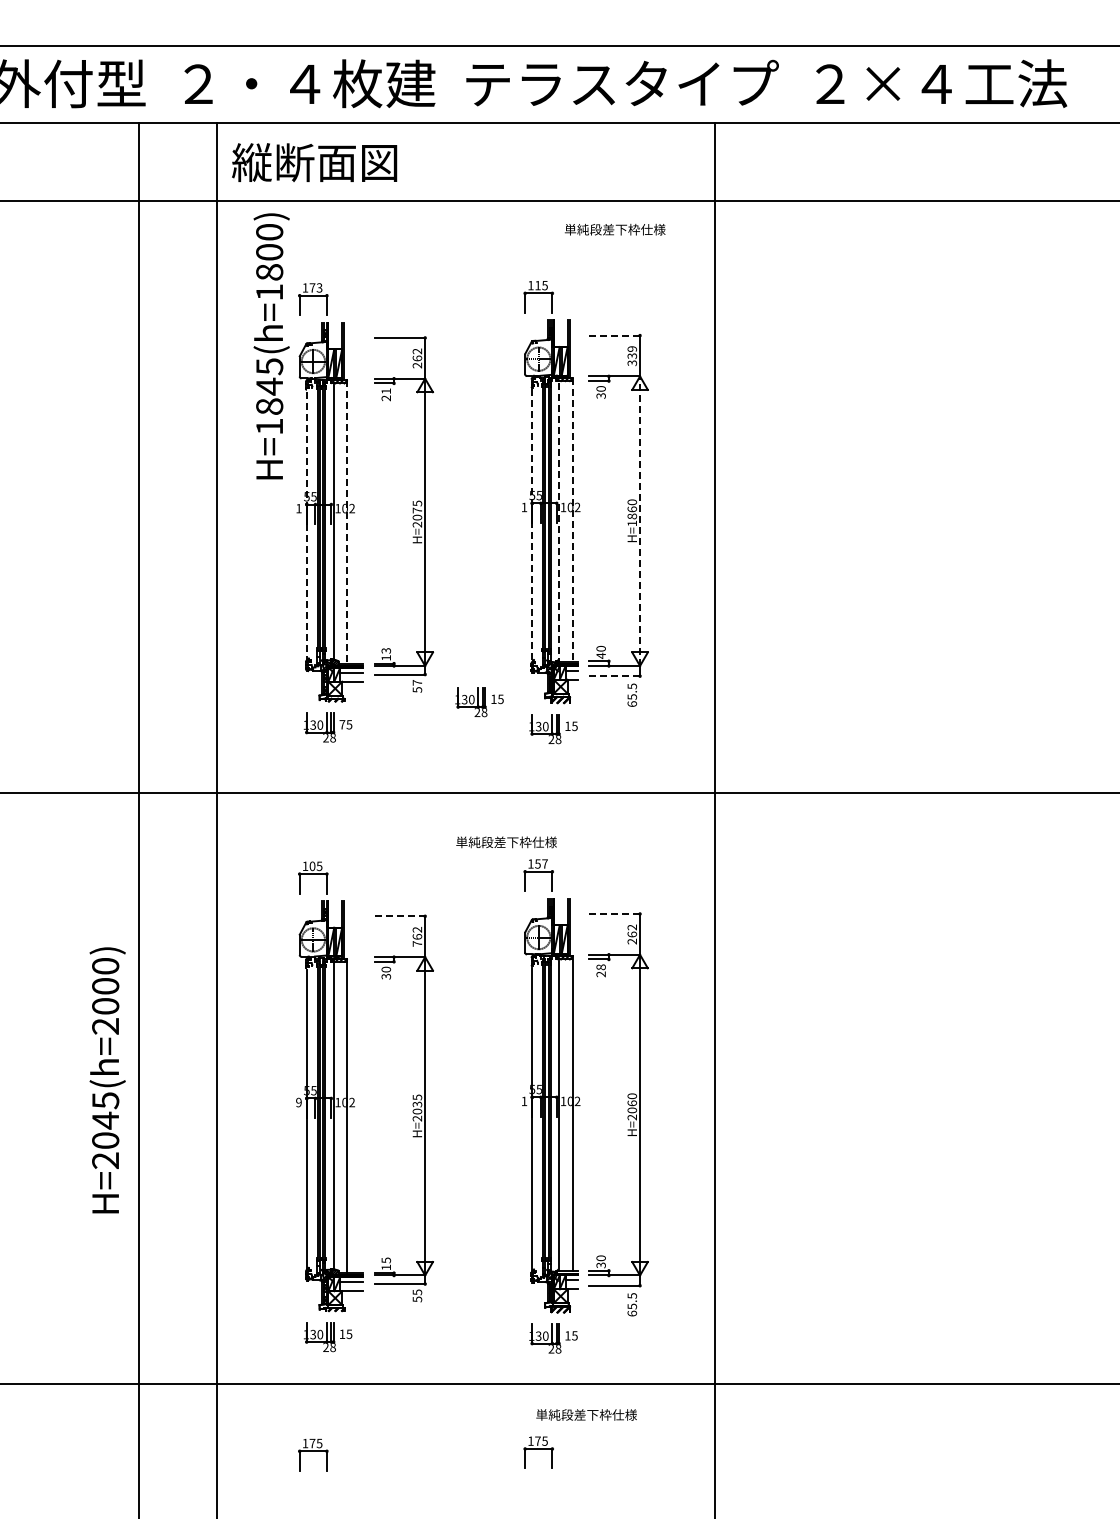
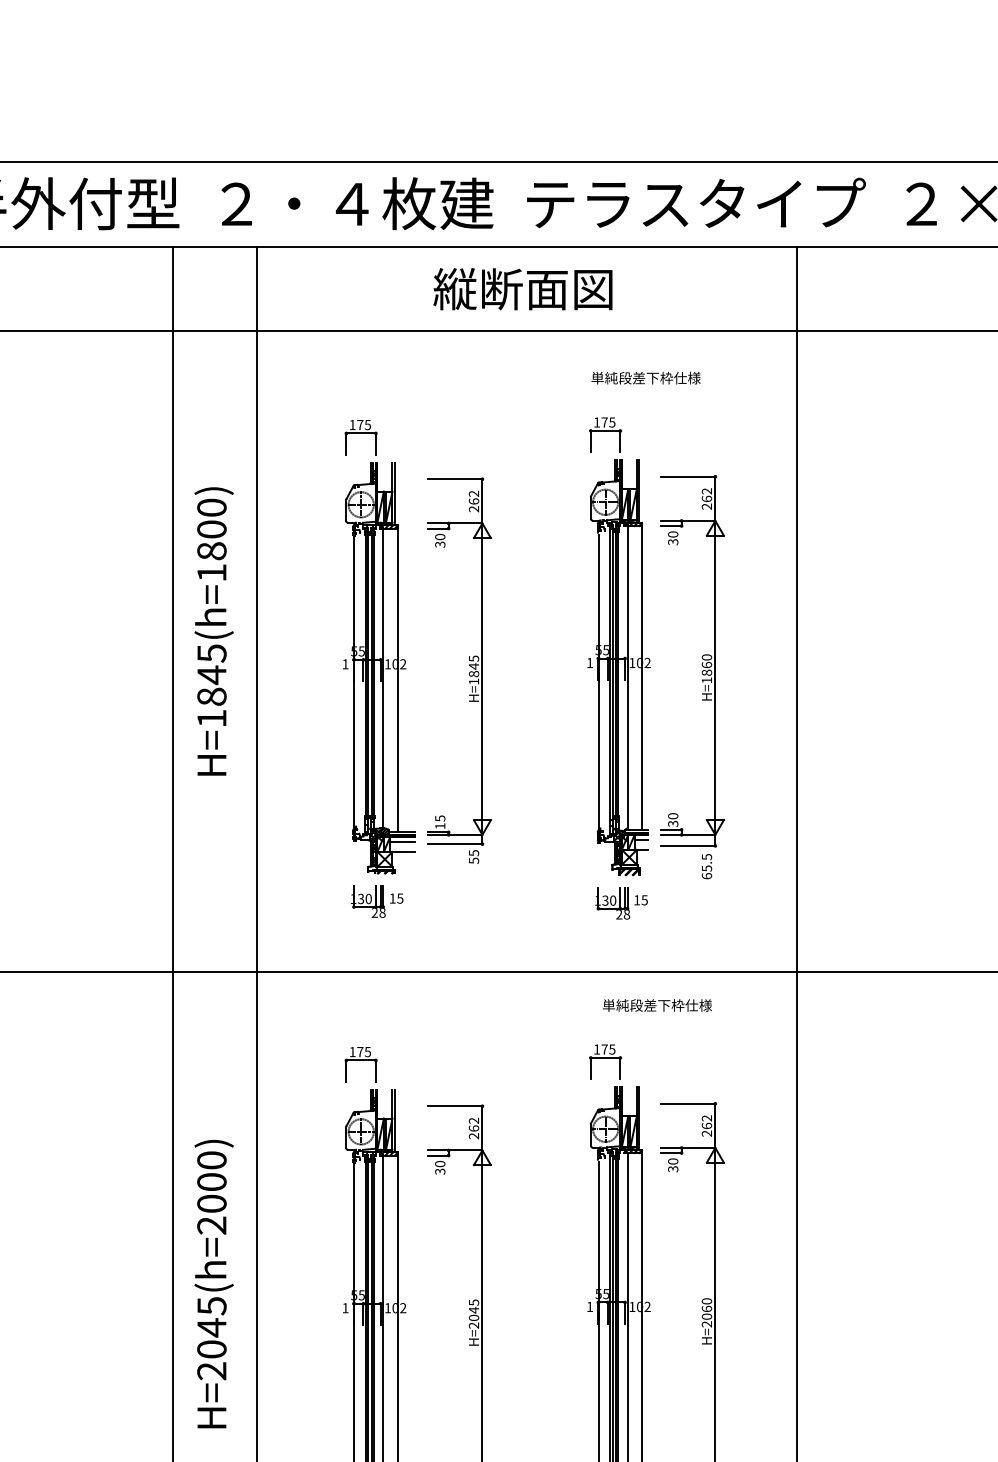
text: (314, 162) -> (522, 289), moved
text: (615, 229) -> (646, 377), moved
text: (537, 285) -> (604, 422), 115 -> 175
text: (319, 287) -> (367, 424), 173 -> 175
line: (615, 335) -> (688, 476), dashed -> solid
text: (271, 346) -> (213, 631), moved
text: (632, 356) -> (707, 499), 339 -> 262
text: (386, 394) -> (440, 540), 21 -> 30
text: (416, 517) -> (473, 673), H=2075 -> H=1845
line: (572, 519) -> (642, 676), dashed -> solid
line: (347, 521) -> (398, 678), dashed -> solid
line: (559, 521) -> (628, 678), dashed -> solid
line: (640, 521) -> (715, 678), dashed -> solid
line: (532, 530) -> (598, 687), dashed -> solid
line: (306, 531) -> (353, 689), dashed -> solid
text: (385, 650) -> (439, 818), 13 -> 15
text: (600, 655) -> (672, 823), 40 -> 30
line: (615, 676) -> (688, 846), dashed -> solid
text: (417, 682) -> (474, 852), 57 -> 55
part: (479, 702) -> (541, 874), removed
text: (342, 724) -> (392, 898), 75 -> 15
text: (506, 842) -> (657, 1005), moved
text: (541, 863) -> (608, 1048), 157 -> 175
text: (312, 866) -> (360, 1052), 105 -> 175
line: (615, 913) -> (688, 1103), dashed -> solid
line: (400, 916) -> (455, 1106), dashed -> solid
text: (417, 943) -> (474, 1135), 762 -> 262
text: (601, 970) -> (673, 1164), 28 -> 30
text: (107, 1080) -> (213, 1284), moved
text: (298, 1102) -> (345, 1308), 9 -> 1
text: (417, 1104) -> (474, 1310), H=2035 -> H=2045

